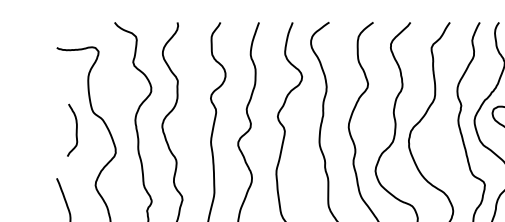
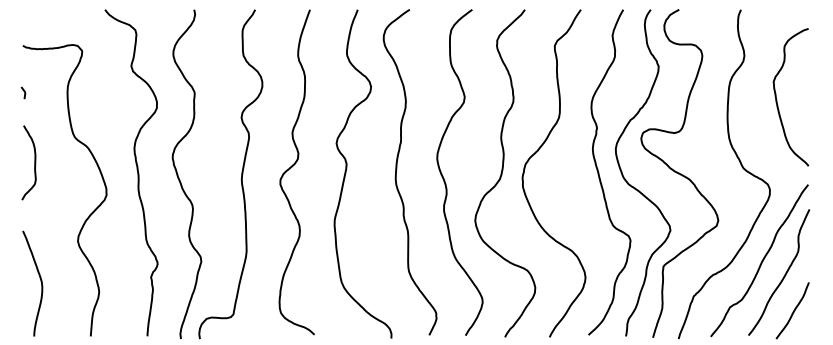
line: (57, 80) -> (23, 91), added
curve: (76, 130) -> (34, 162), moved

